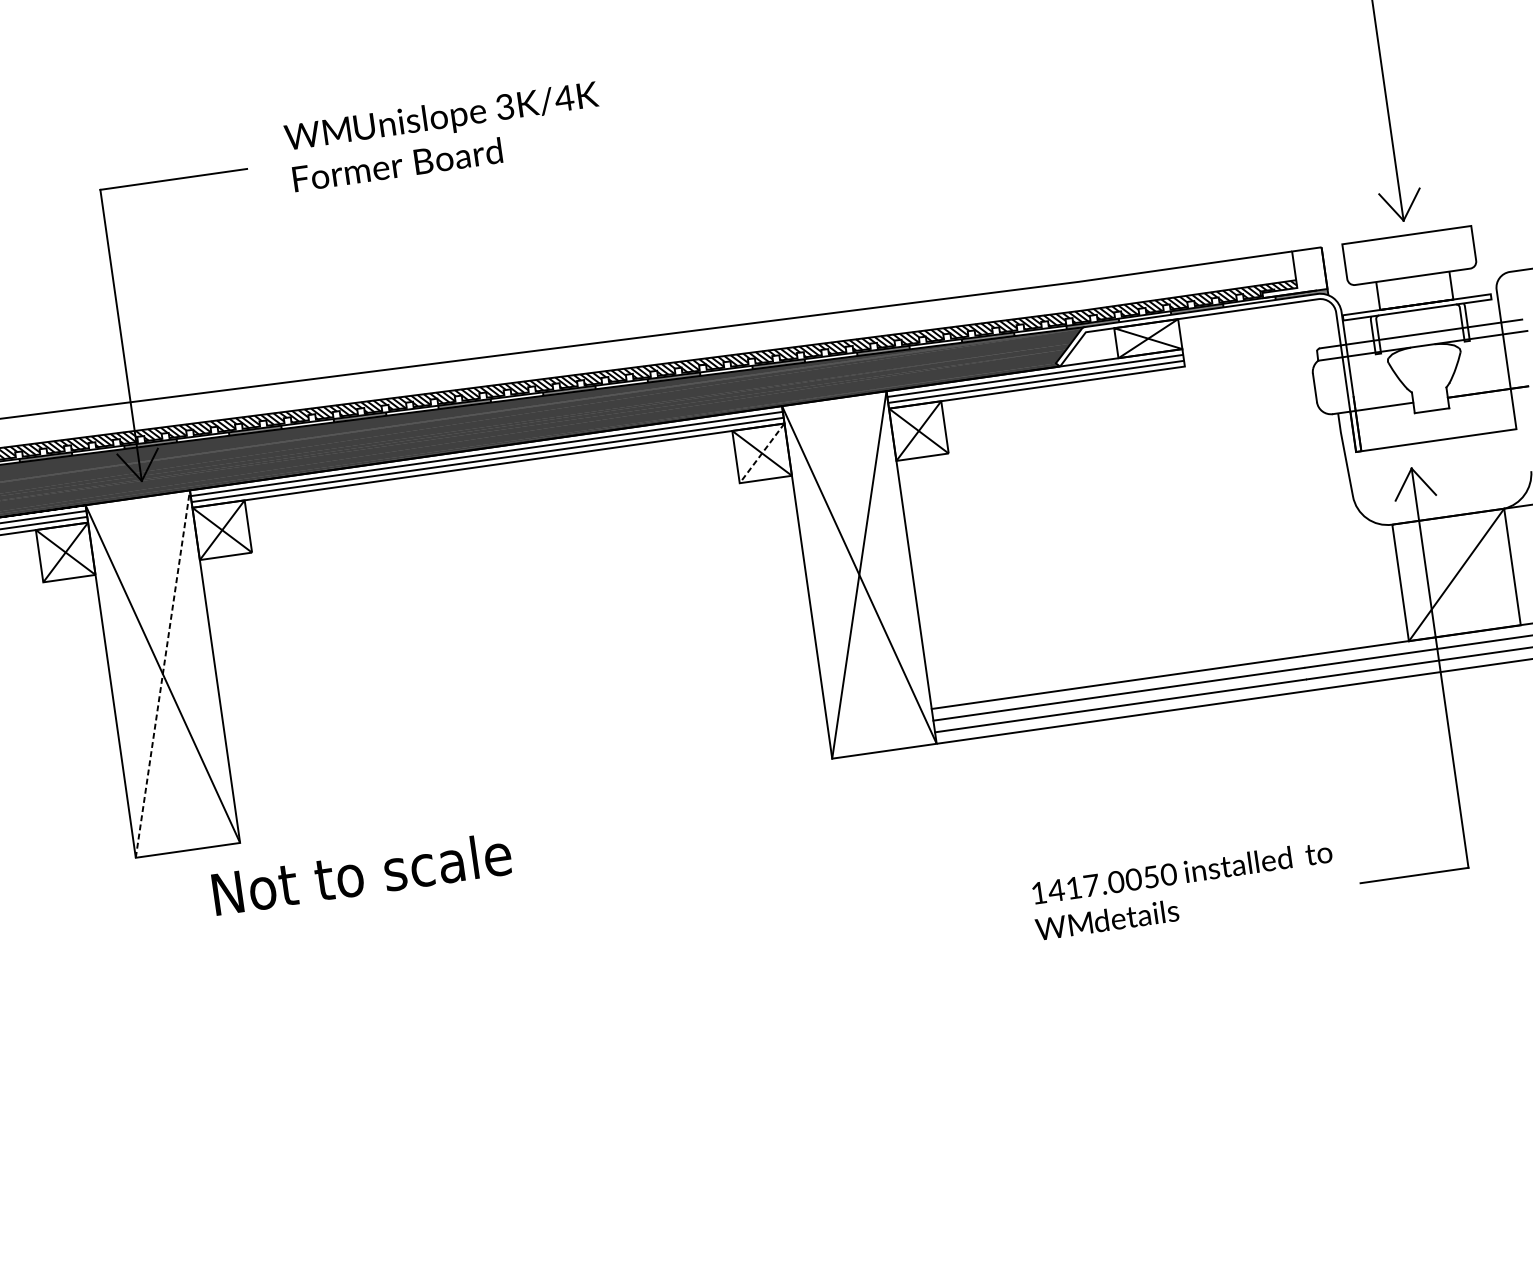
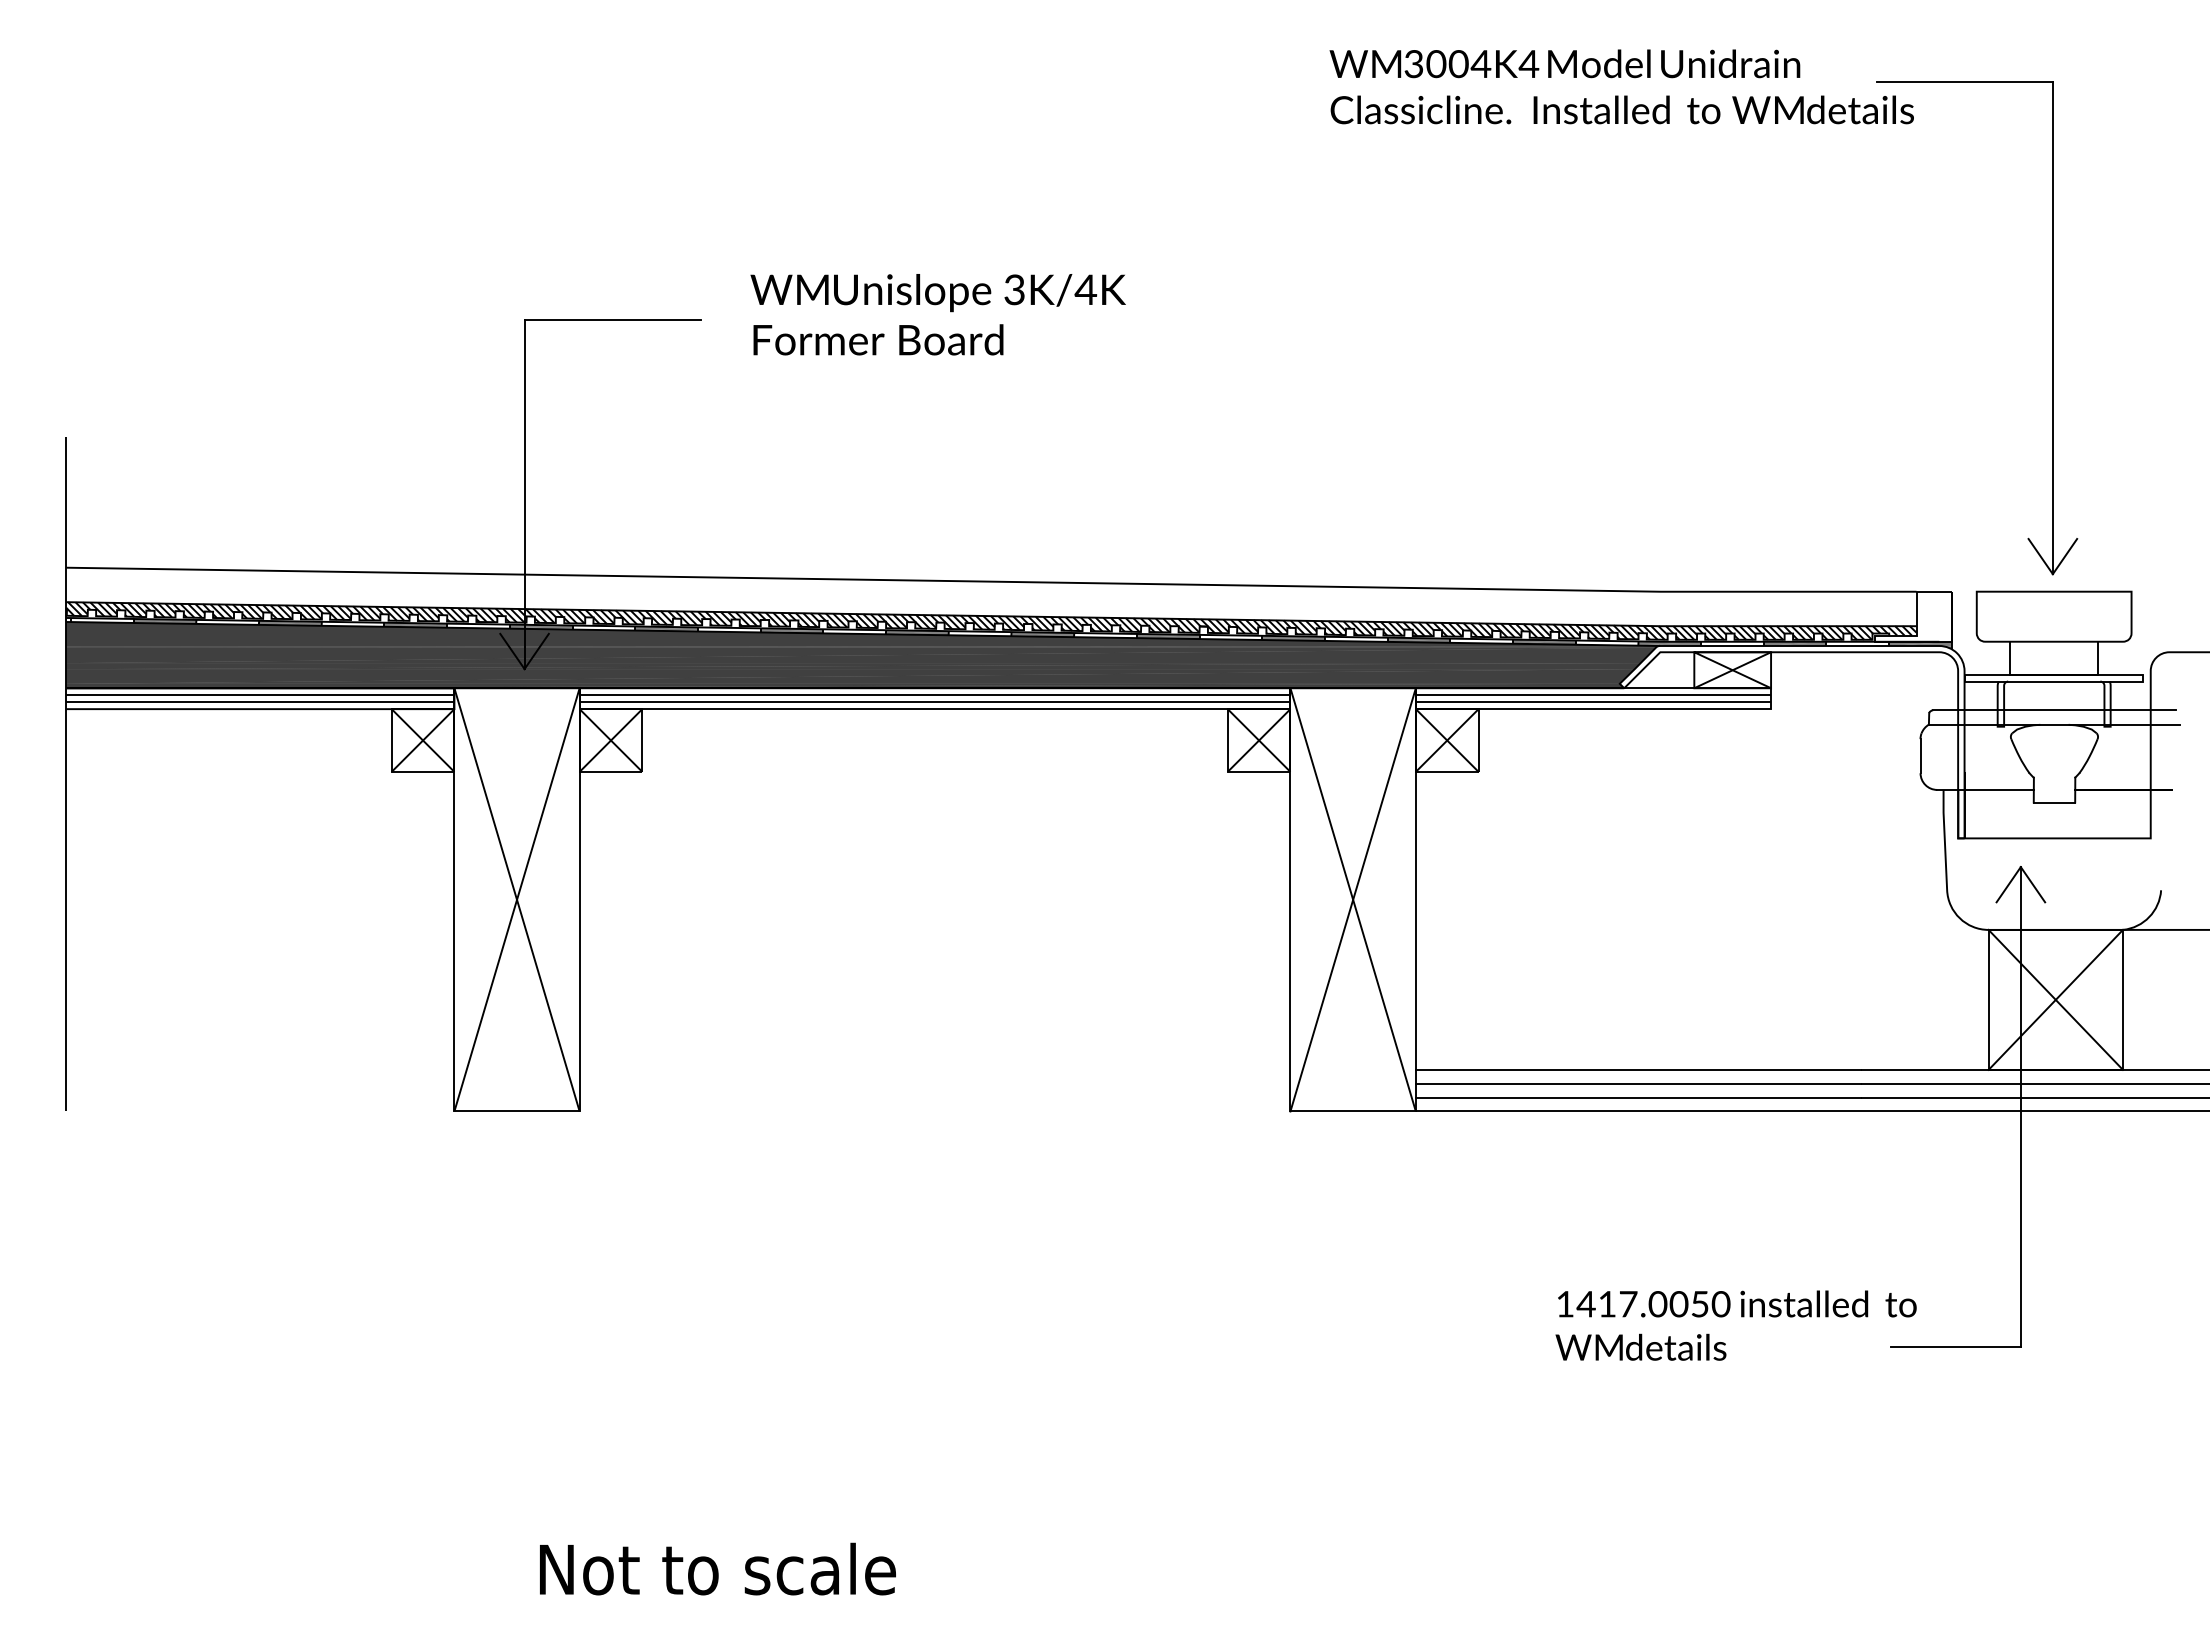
line: (761, 453) -> (1258, 740), dashed -> solid
line: (1456, 574) -> (2055, 999), added
line: (163, 673) -> (517, 899), dashed -> solid
text: (361, 873) -> (717, 1568), moved
text: (1183, 890) -> (1735, 1325), moved

